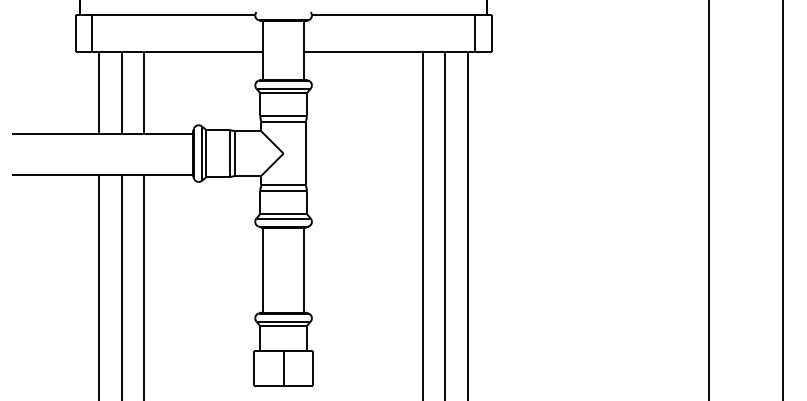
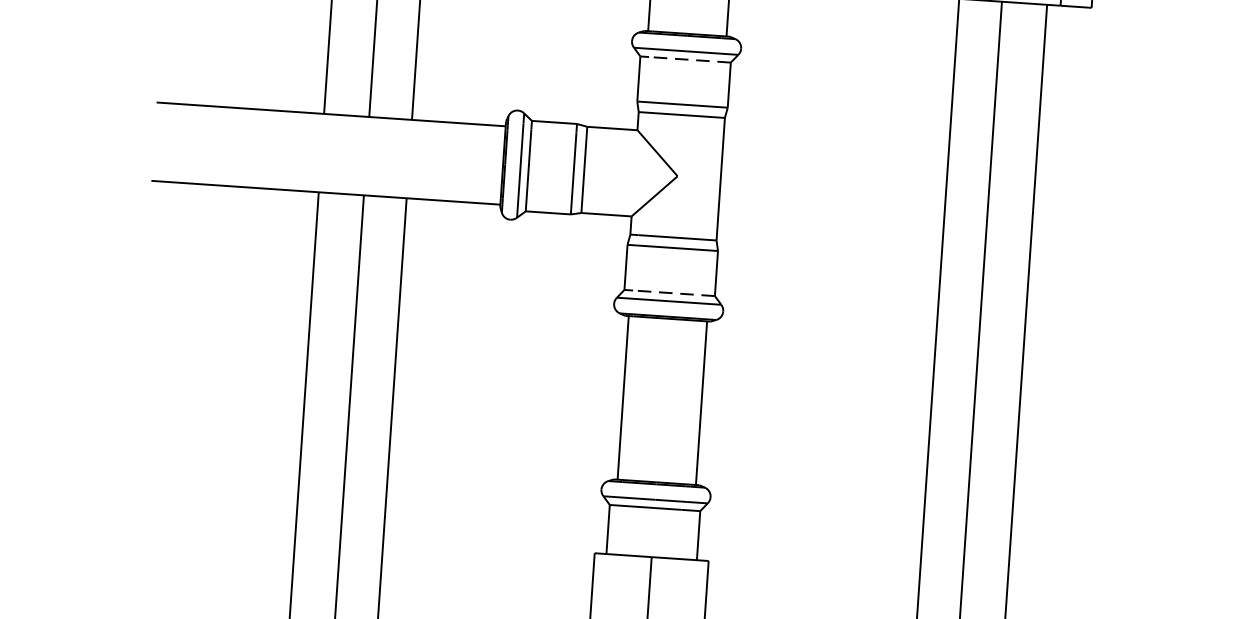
line: (285, 93) -> (689, 60), solid -> dashed
line: (285, 214) -> (673, 293), solid -> dashed

